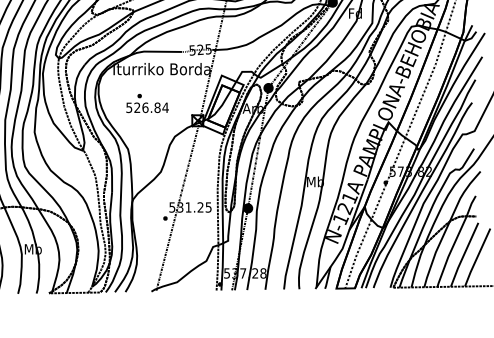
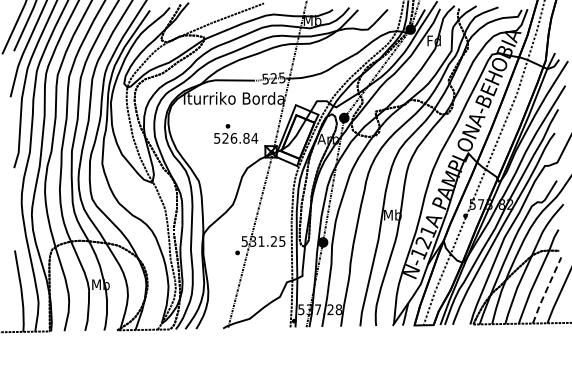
text: (147, 103) -> (236, 133), moved
line: (464, 254) -> (546, 290), solid -> dashed

